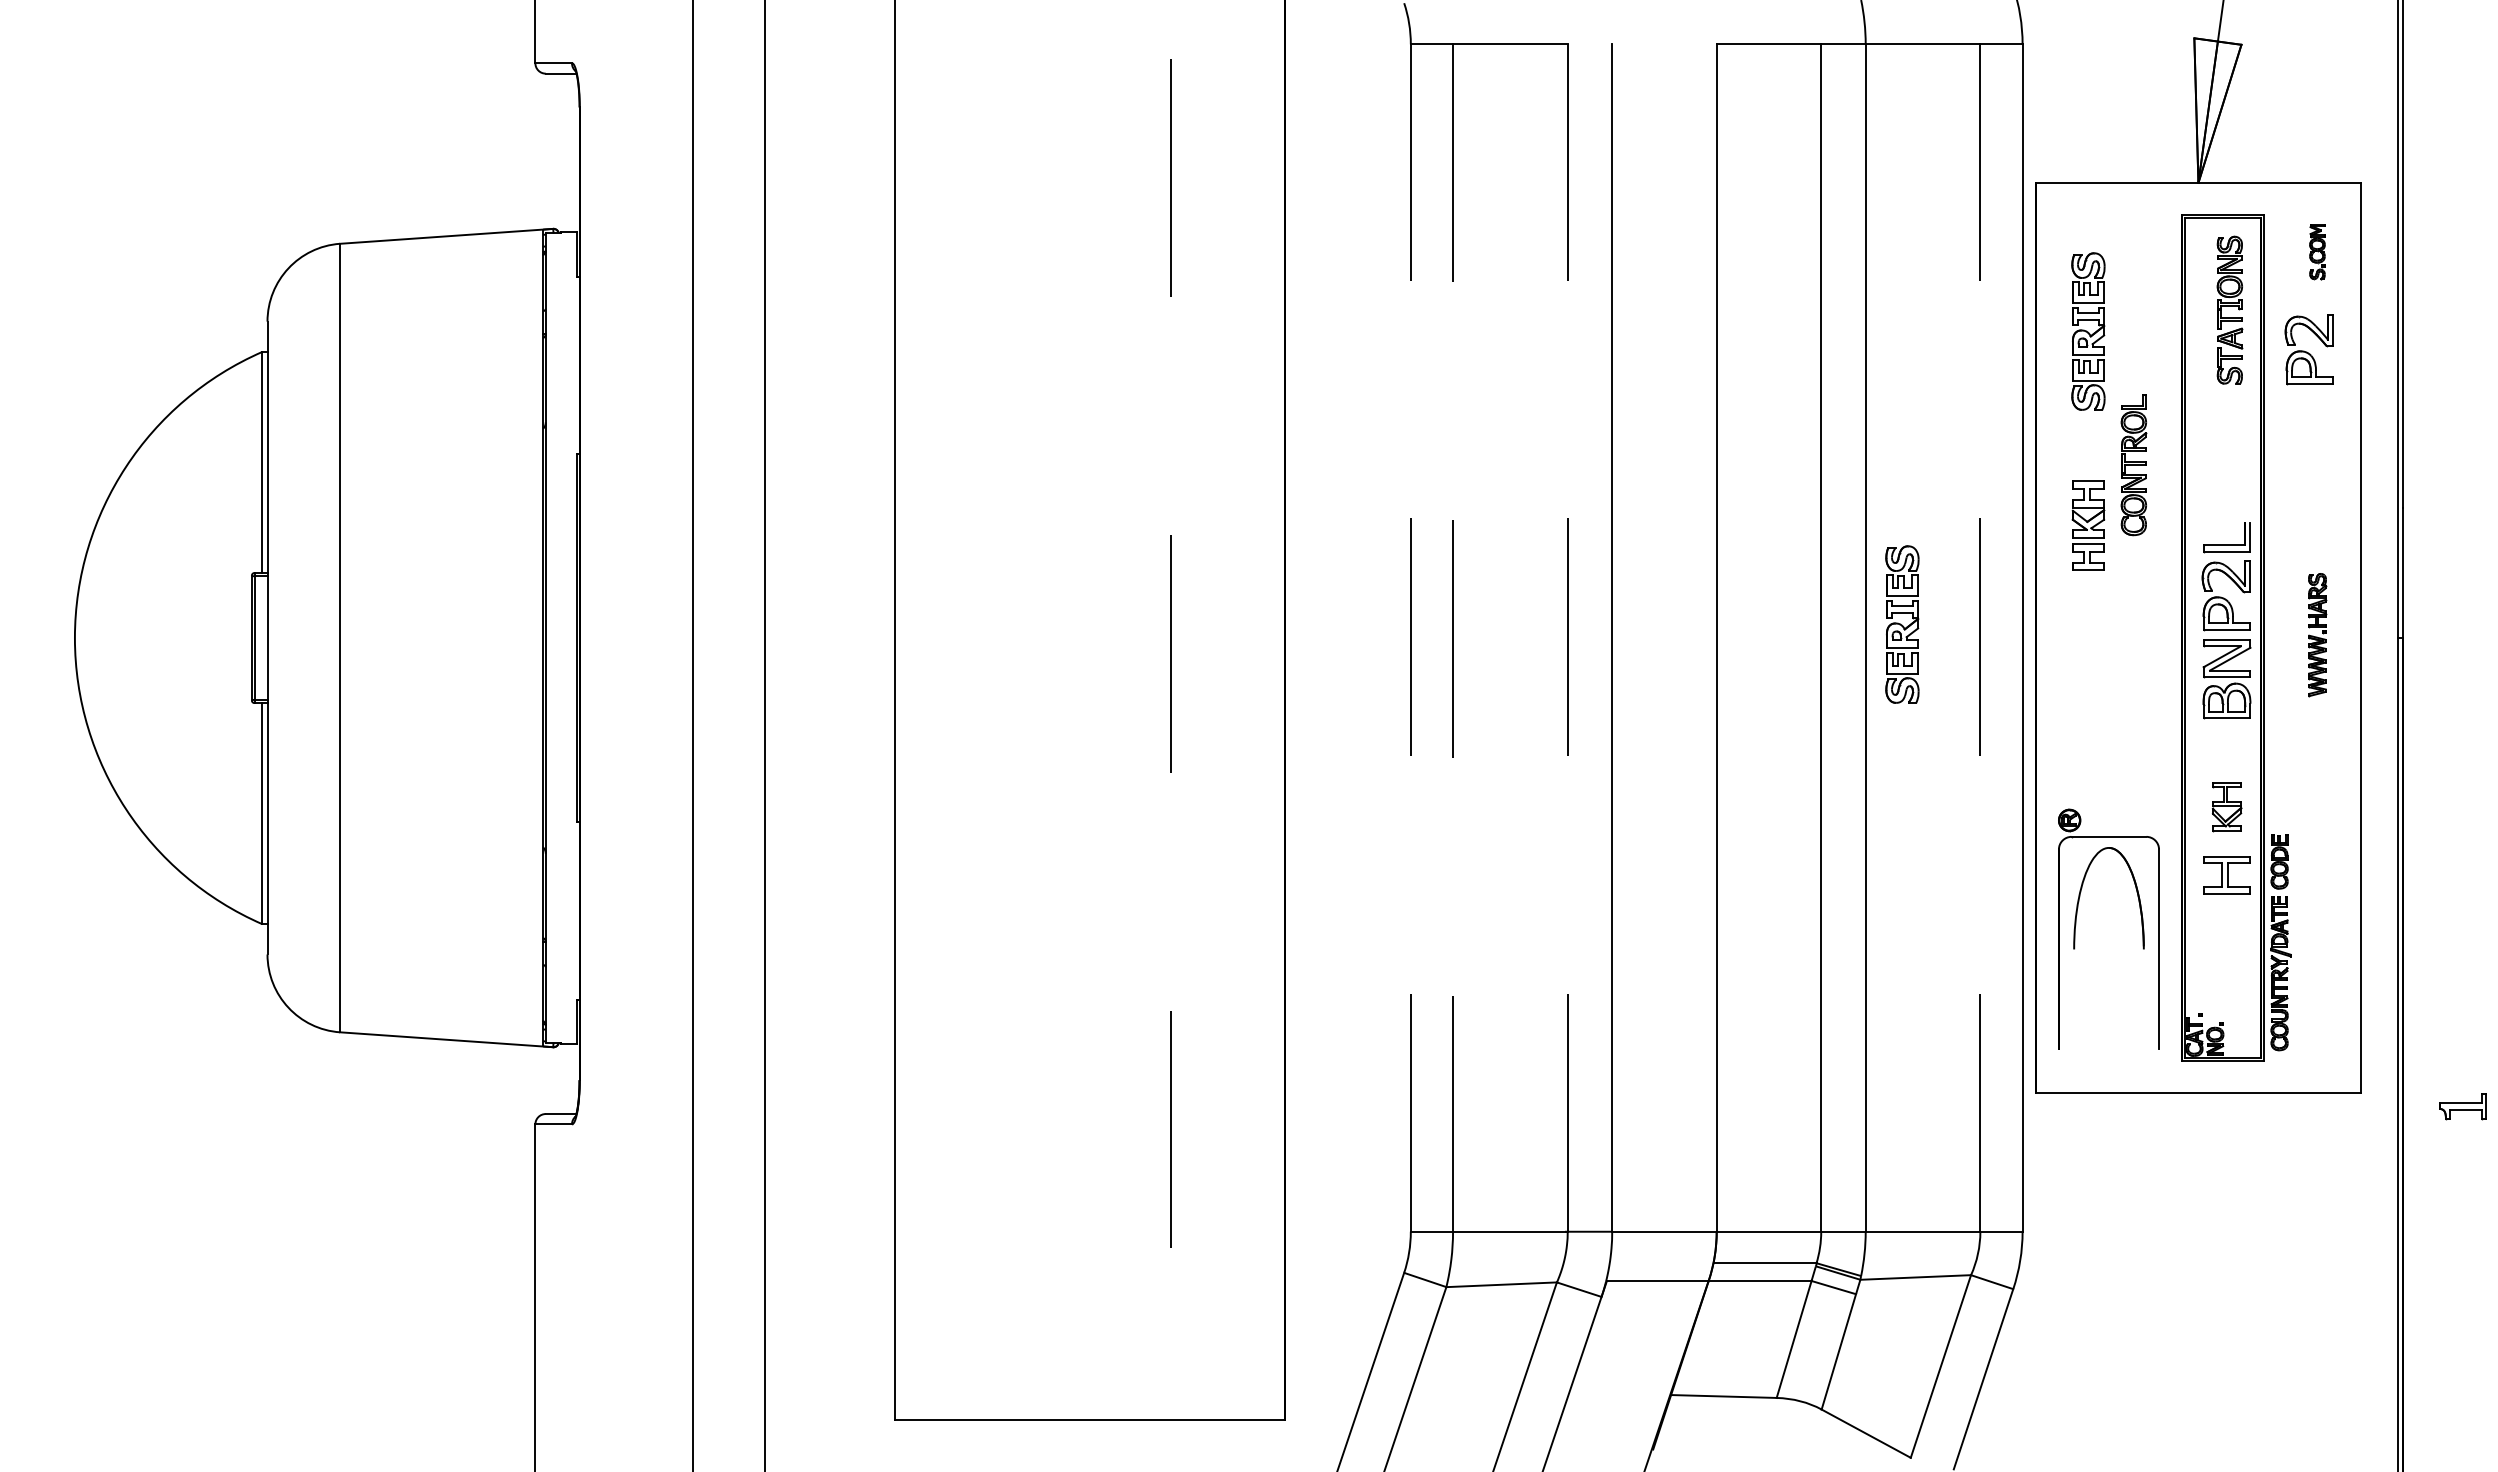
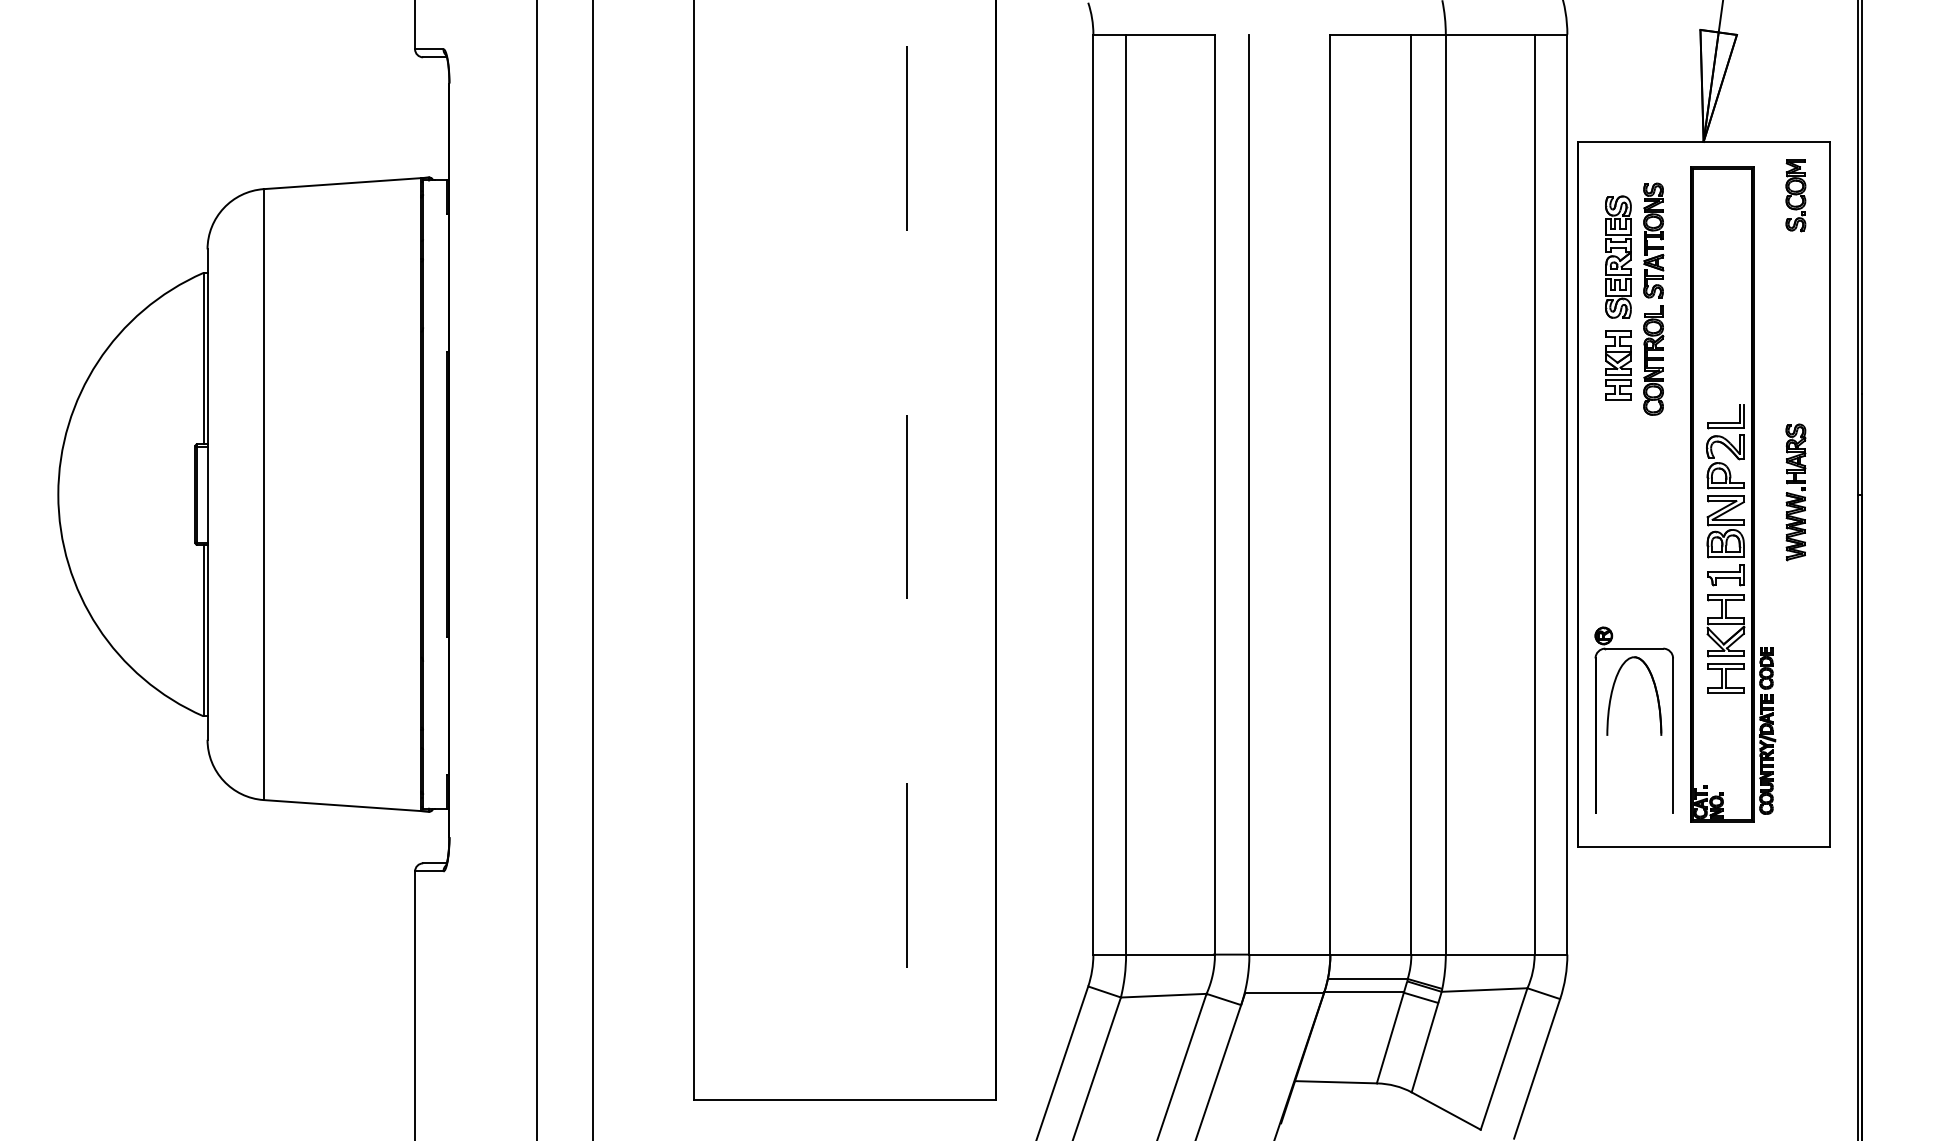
part: (2317, 251) -> (1795, 195), size x1.67
part: (2229, 309) -> (1653, 240), moved
part: (2308, 349) -> (1788, 271), removed
part: (2088, 525) -> (1618, 365), moved
part: (1902, 624) -> (1474, 484), removed
part: (2317, 634) -> (1795, 491), size x1.43
line: (1410, 638) -> (1093, 494), dashed -> solid
line: (1453, 638) -> (1126, 494), dashed -> solid
line: (1567, 638) -> (1214, 494), dashed -> solid
line: (1980, 638) -> (1534, 494), dashed -> solid
part: (2226, 806) -> (1725, 625), size x1.67
part: (2462, 1106) -> (1725, 574), moved

